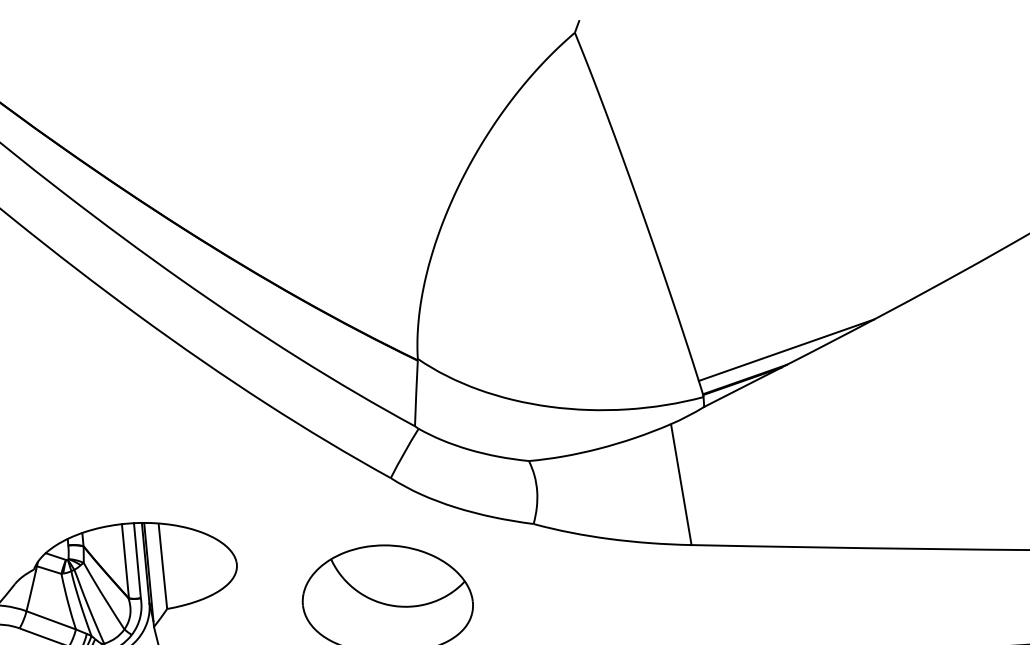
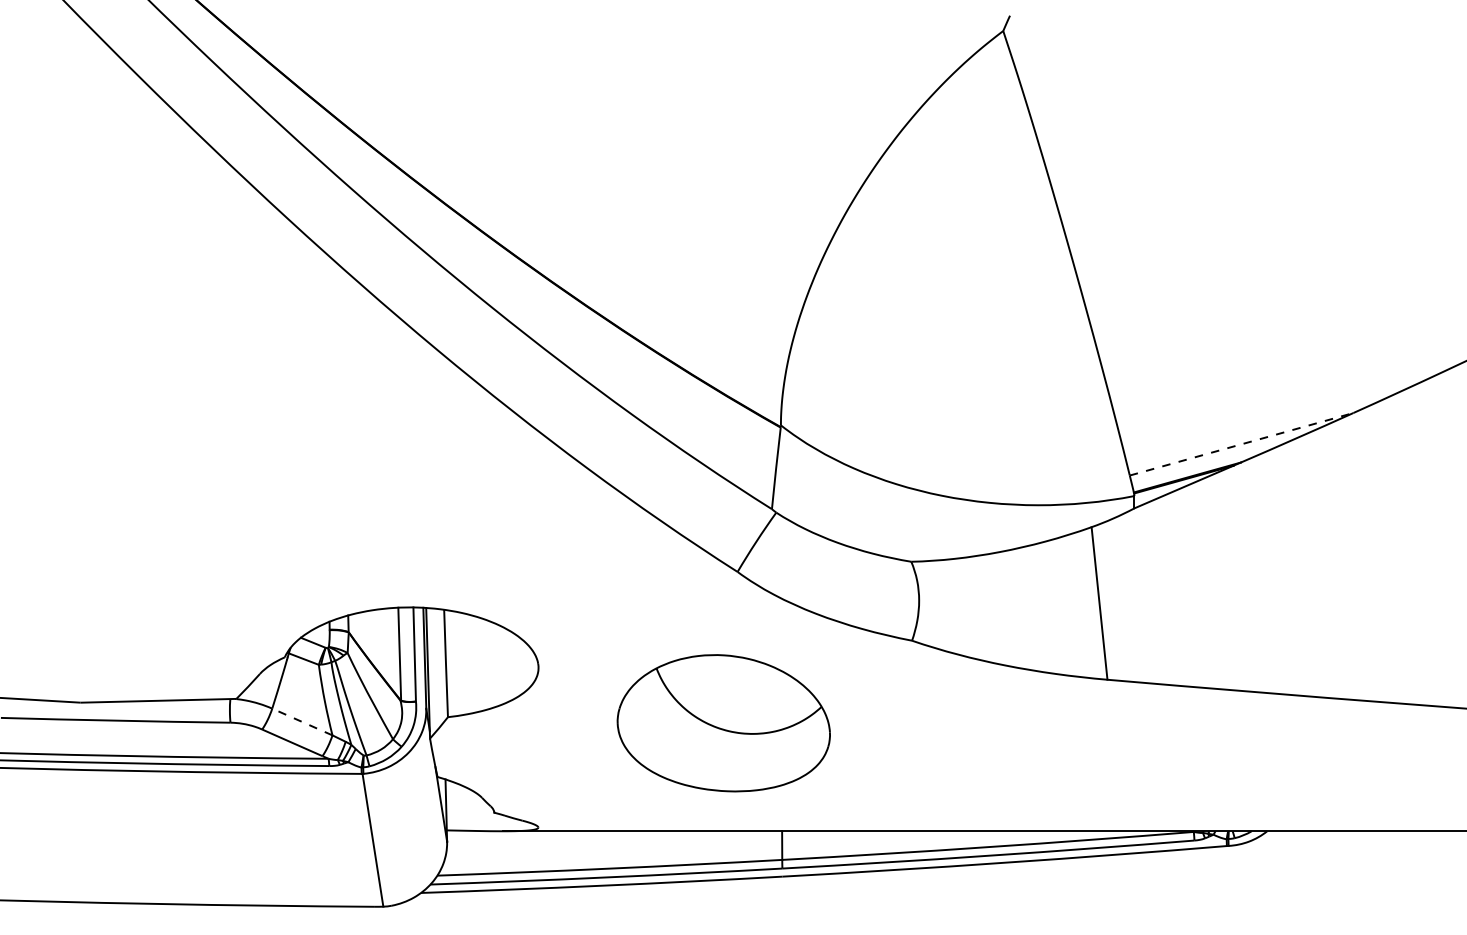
line: (787, 350) -> (1242, 444), solid -> dashed
line: (51, 620) -> (302, 722), solid -> dashed

